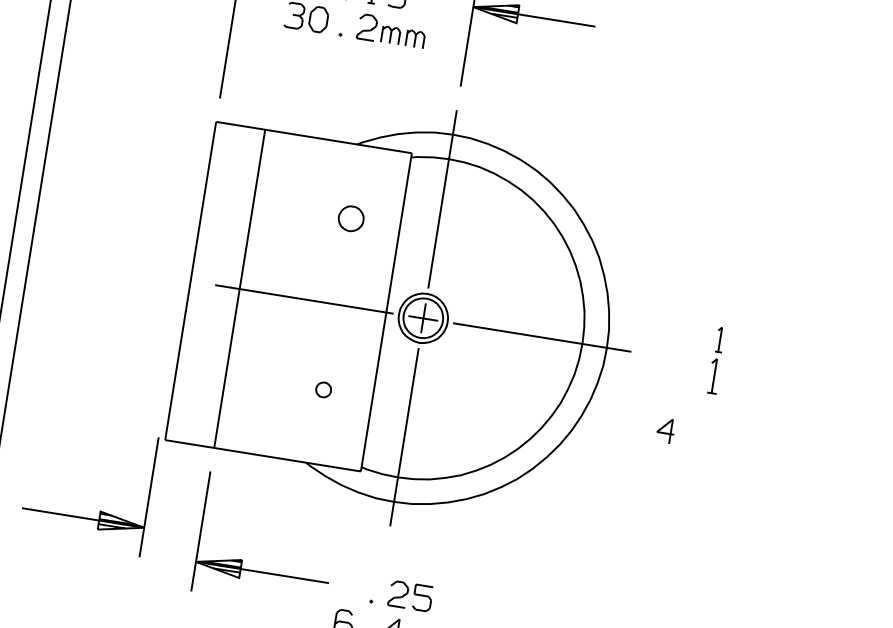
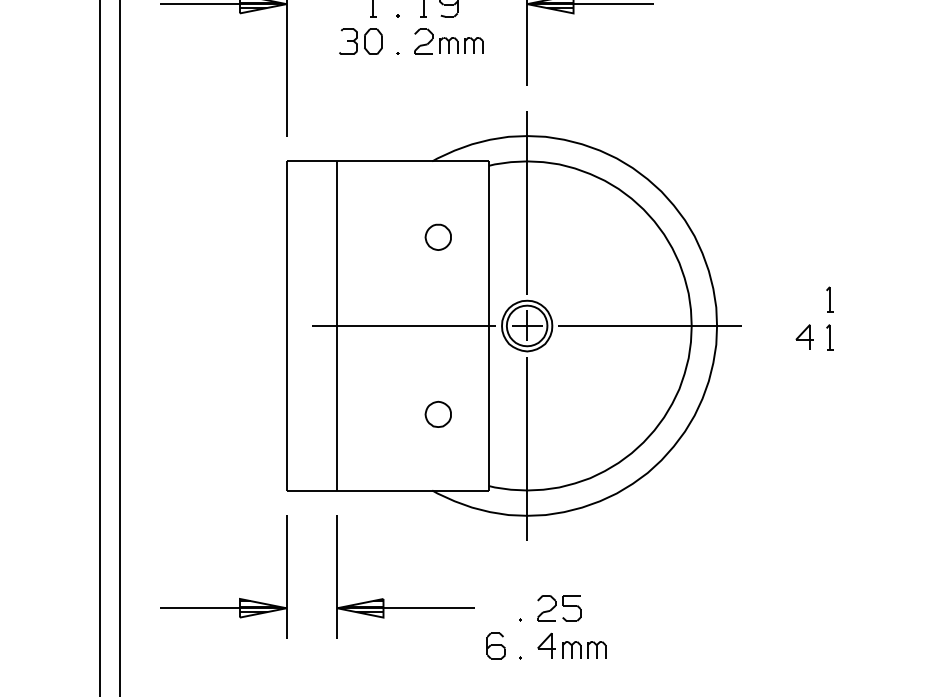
part: (713, 376) -> (829, 337), size x0.71
part: (323, 389) -> (437, 413), size x1.67
part: (665, 430) -> (804, 336), moved
part: (100, 511) -> (239, 598), moved

